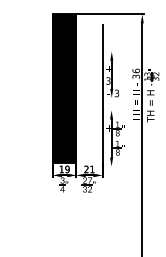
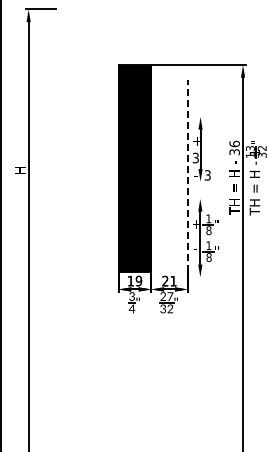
line: (102, 94) -> (187, 176), solid -> dashed

